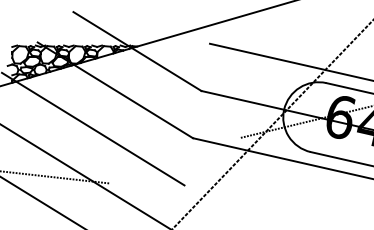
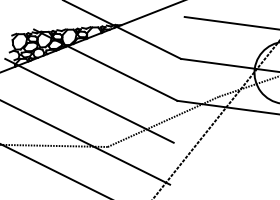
line: (174, 160) -> (162, 121), added

